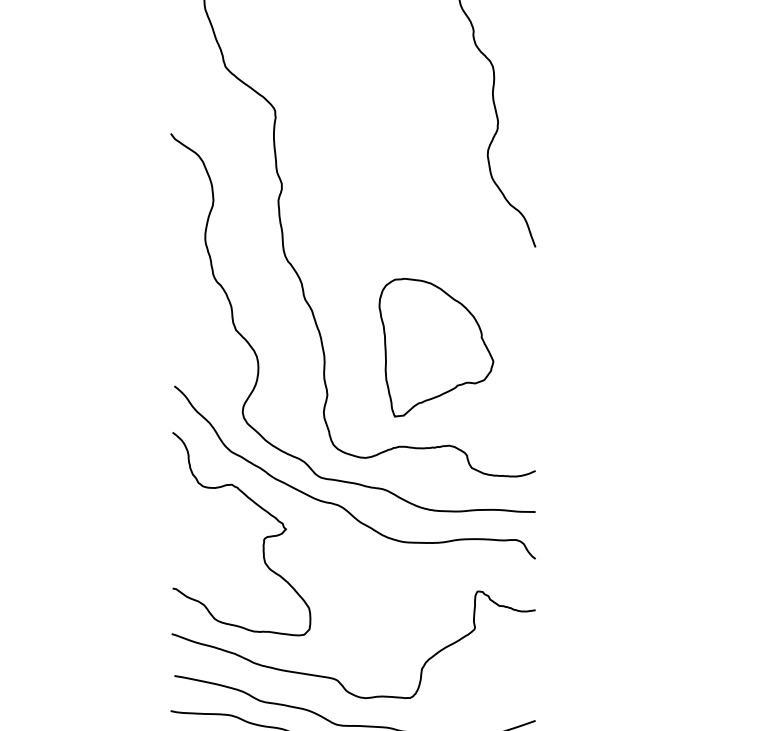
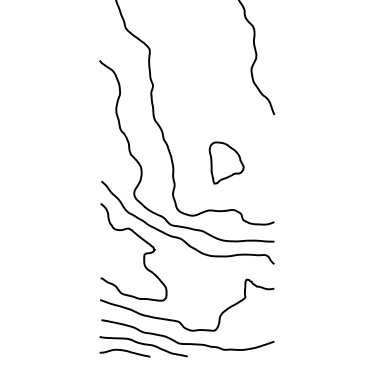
part: (435, 346) -> (226, 162), size x0.62

